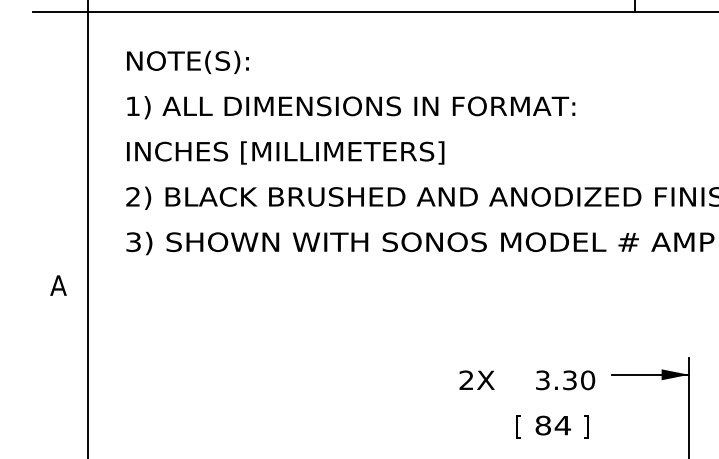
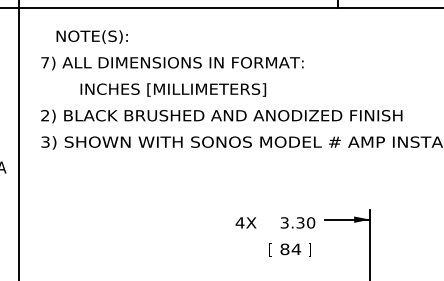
text: (186, 61) -> (91, 36), moved
text: (131, 105) -> (44, 62), 1) -> 7)
text: (285, 152) -> (173, 89), moved
text: (465, 379) -> (239, 222), 2X -> 4X

